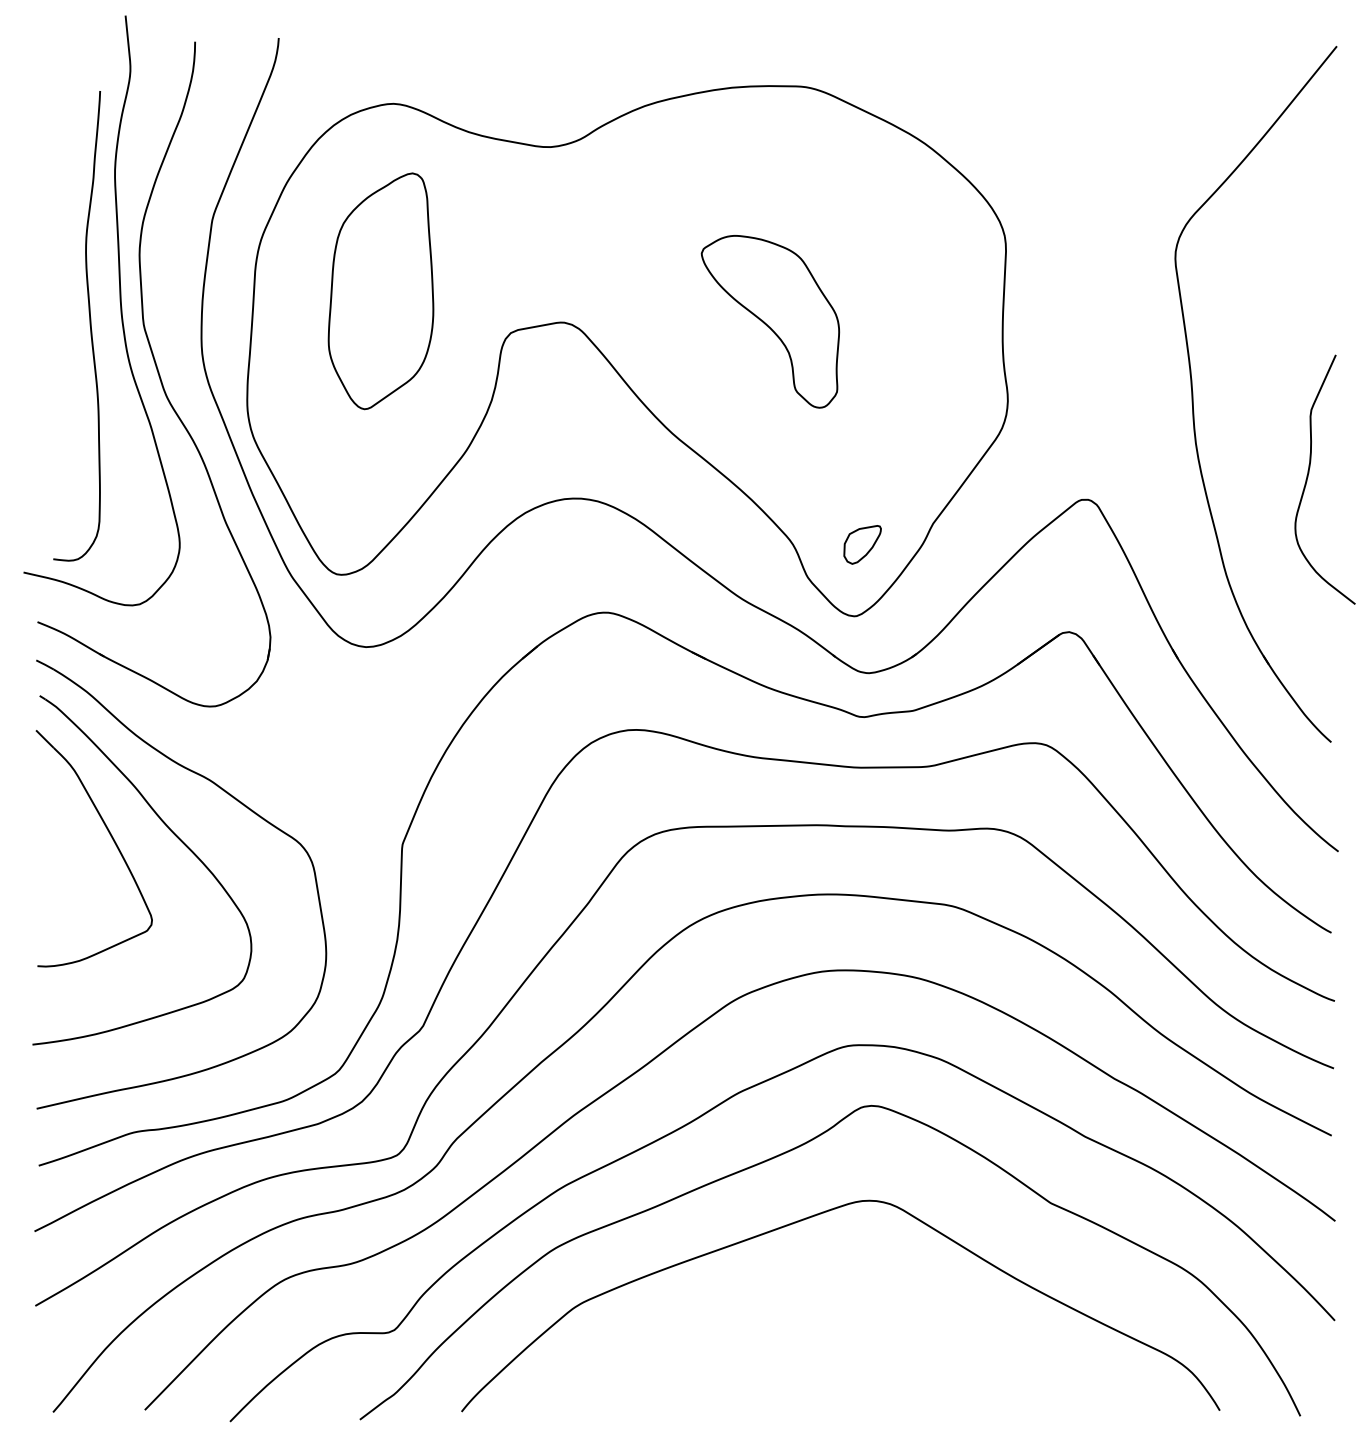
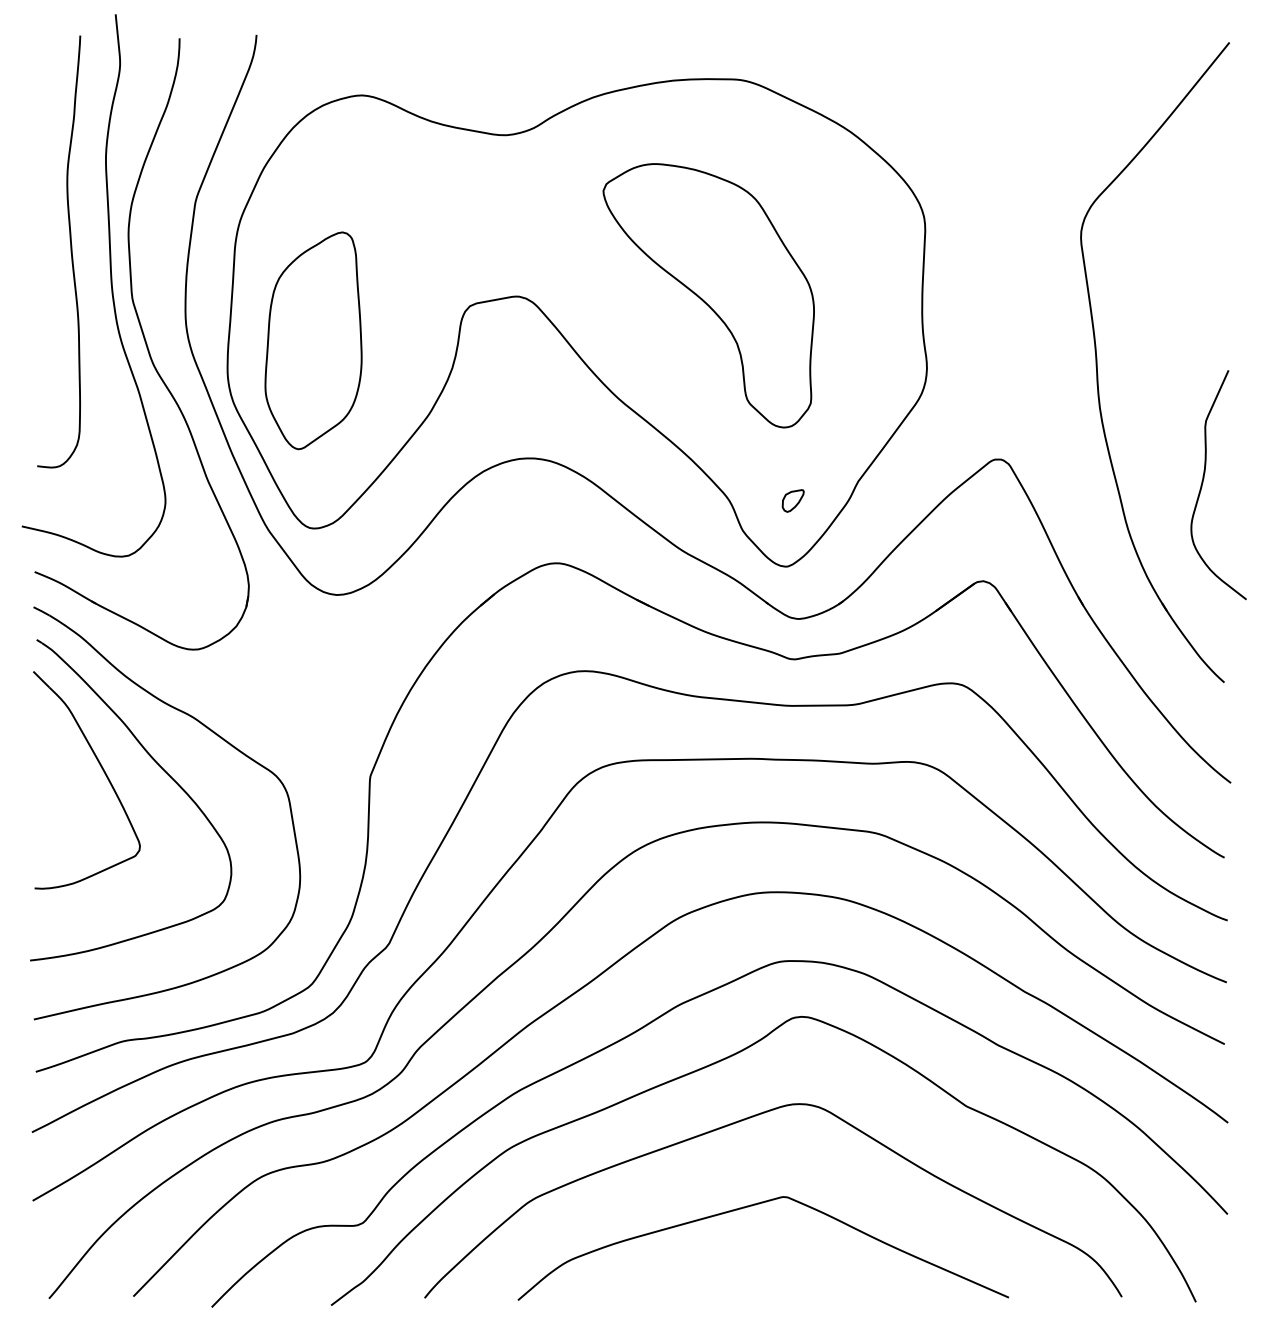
part: (380, 290) -> (313, 340), moved
part: (770, 321) -> (708, 295), size x1.67
curve: (89, 325) -> (70, 251), moved
curve: (1308, 478) -> (1203, 483), moved
part: (861, 544) -> (792, 500), size x0.62
curve: (818, 1312) -> (752, 1206), added

